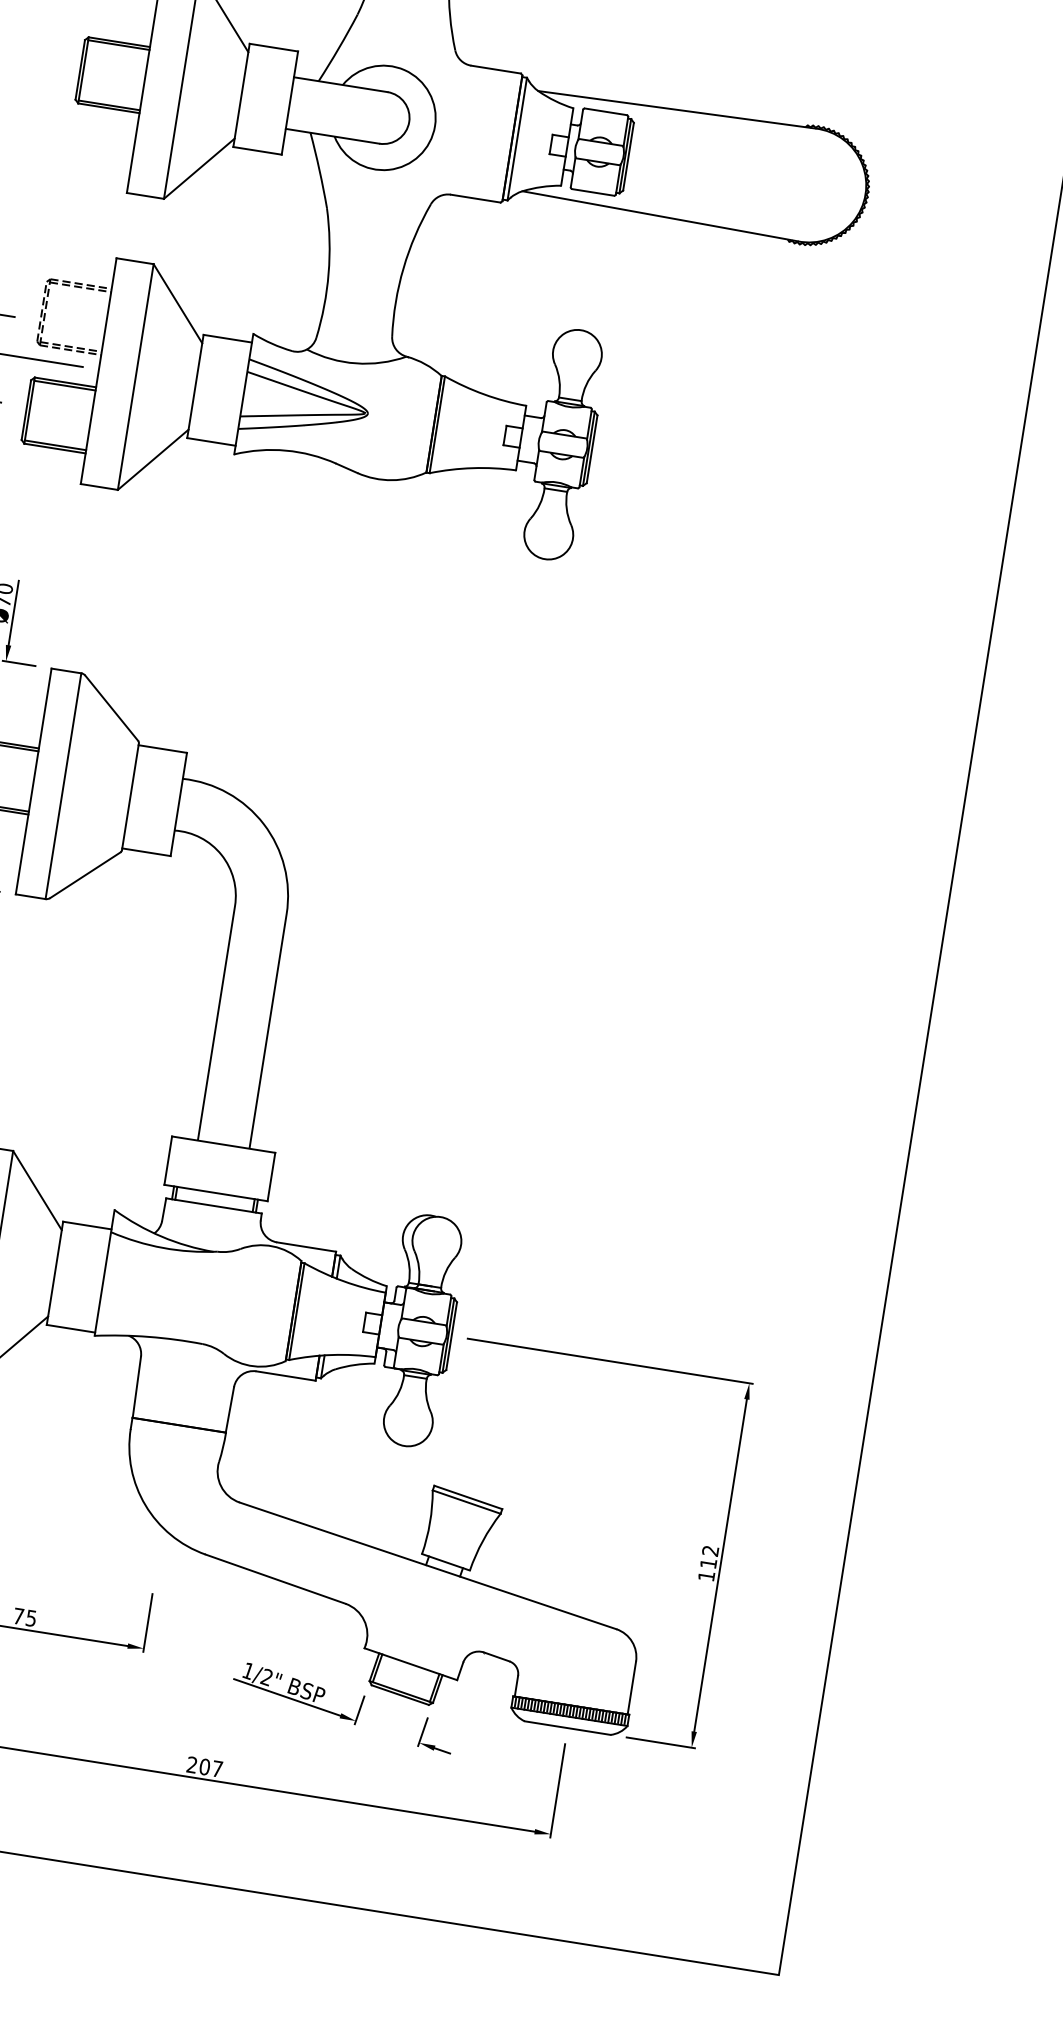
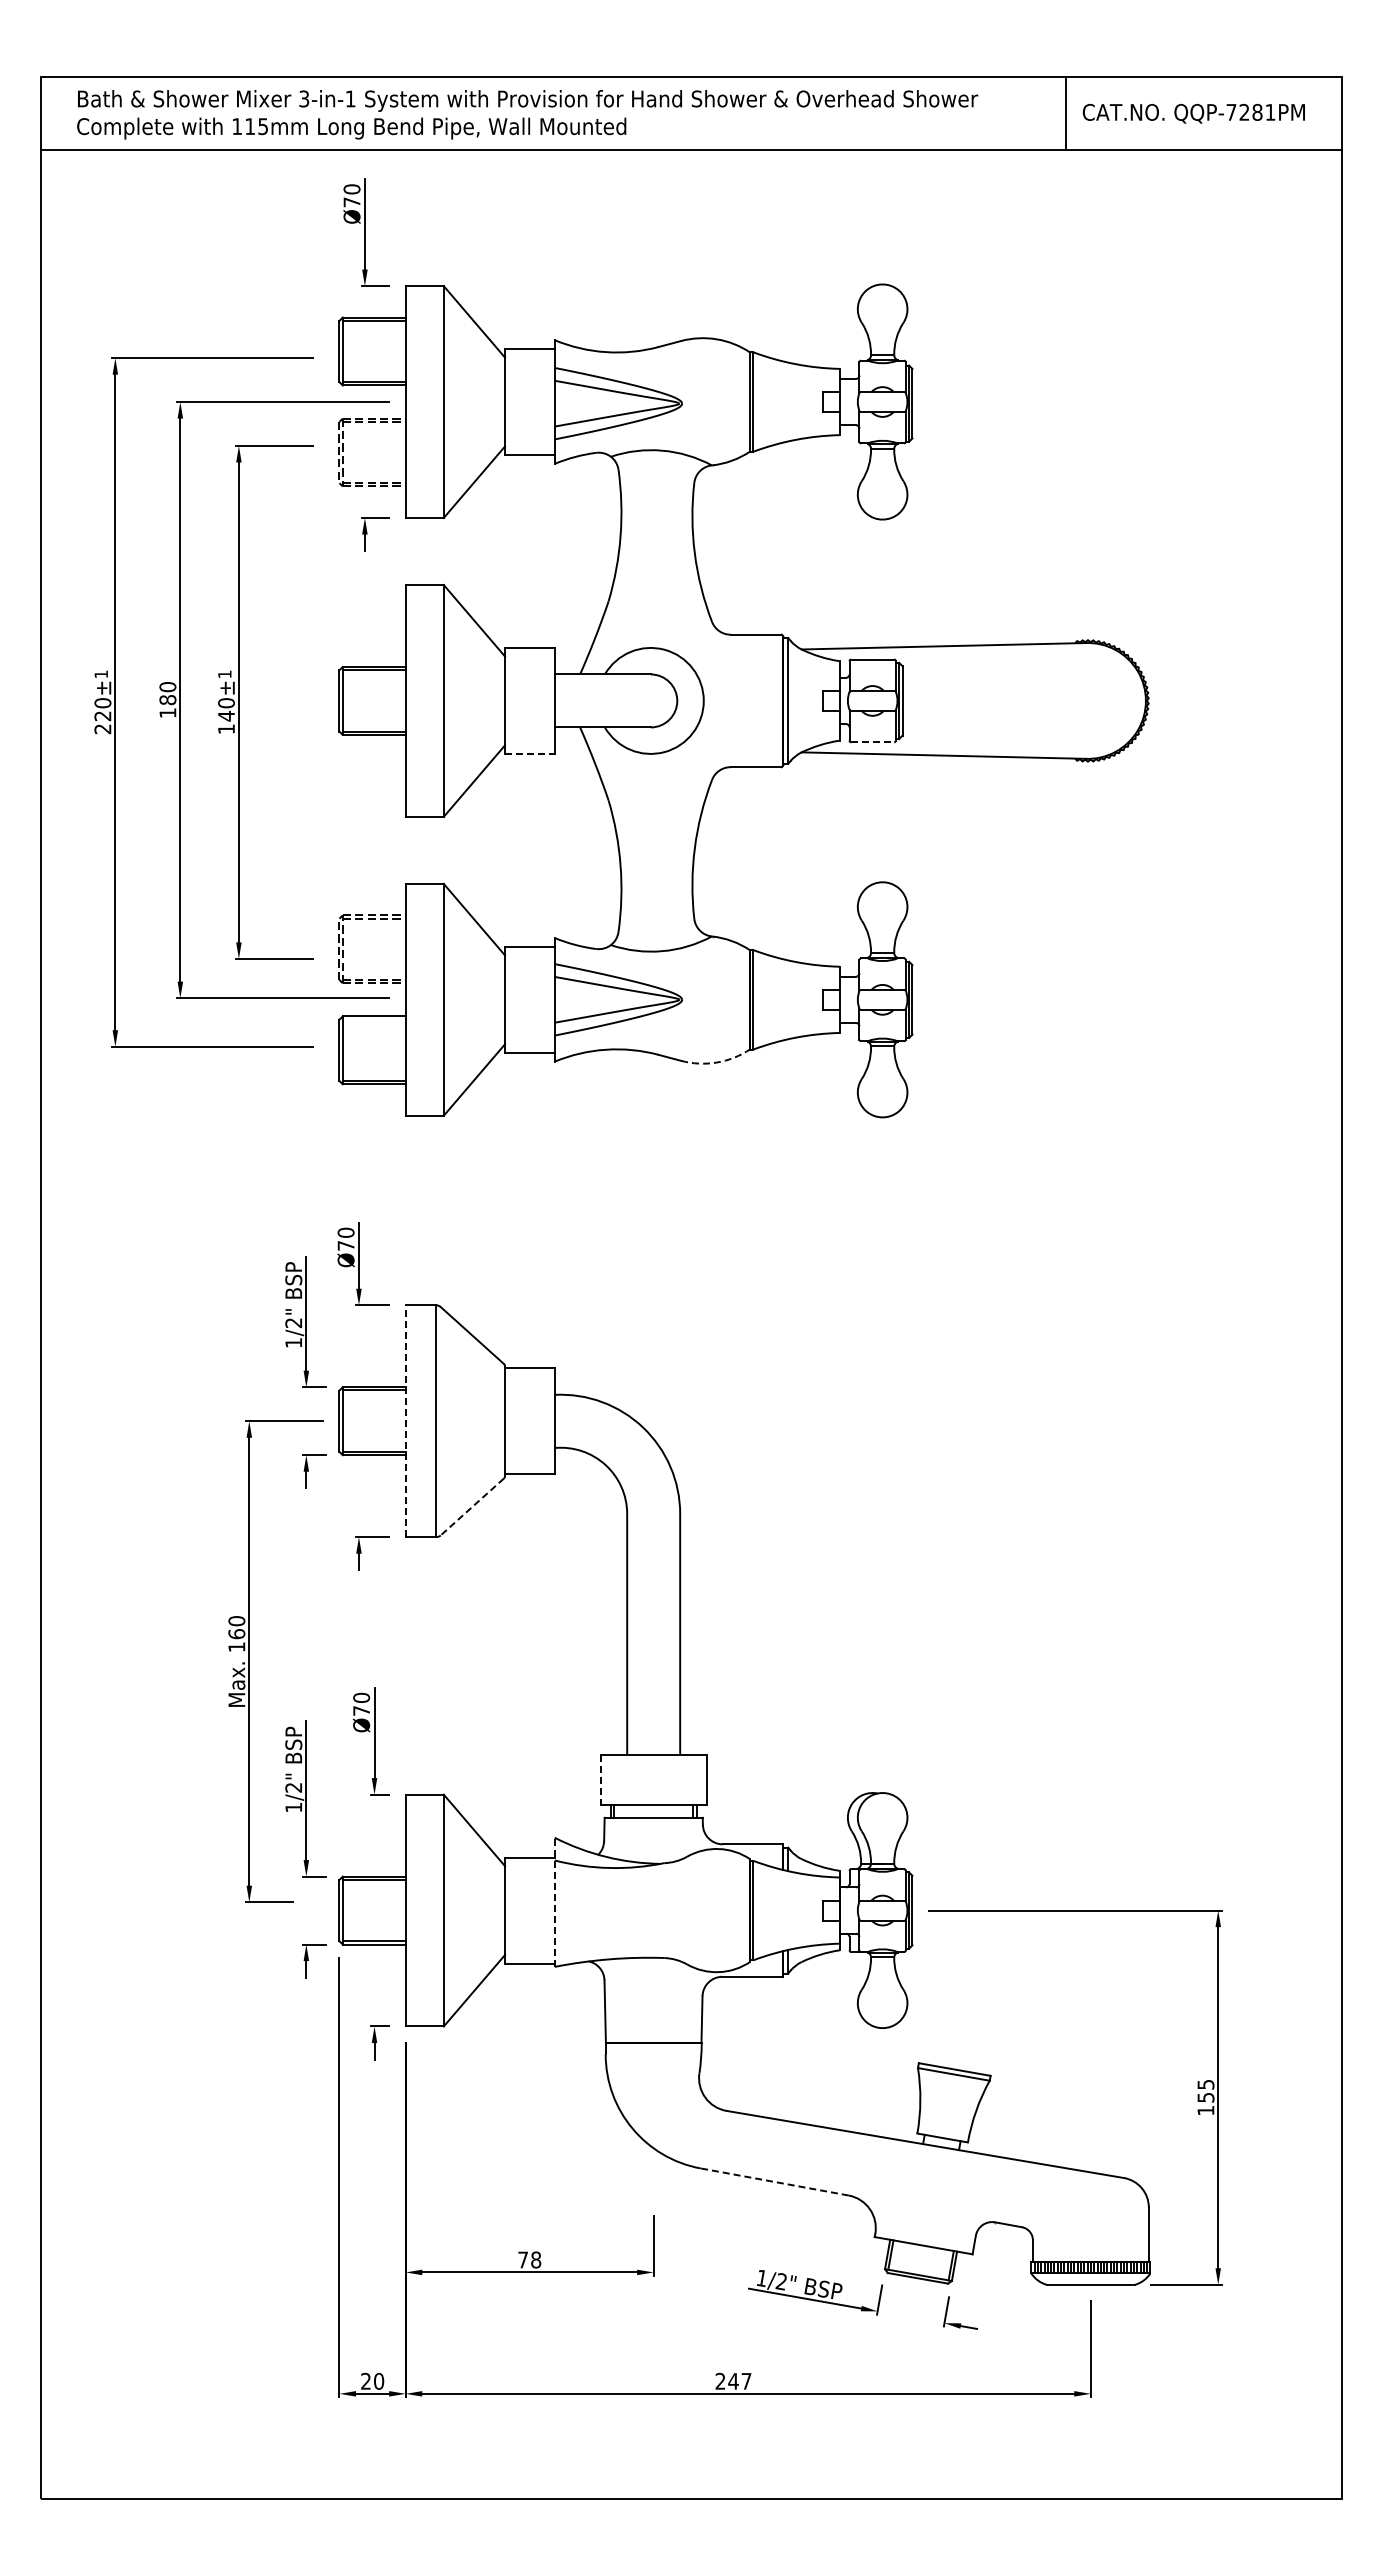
line: (257, 150) -> (529, 753), solid -> dashed
line: (592, 192) -> (872, 742), solid -> dashed
line: (64, 385) -> (373, 1019), removed
arc: (391, 480) -> (716, 1062), solid -> dashed
line: (33, 781) -> (405, 1421), solid -> dashed
line: (85, 874) -> (472, 1506), solid -> dashed
line: (168, 1160) -> (600, 1779), solid -> dashed
line: (104, 1273) -> (554, 1902), solid -> dashed
text: (709, 1557) -> (1205, 2091), 112 -> 155
line: (275, 1578) -> (774, 2181), solid -> dashed
text: (31, 1617) -> (536, 2259), 75 -> 78
text: (204, 1766) -> (733, 2380), 207 -> 247

